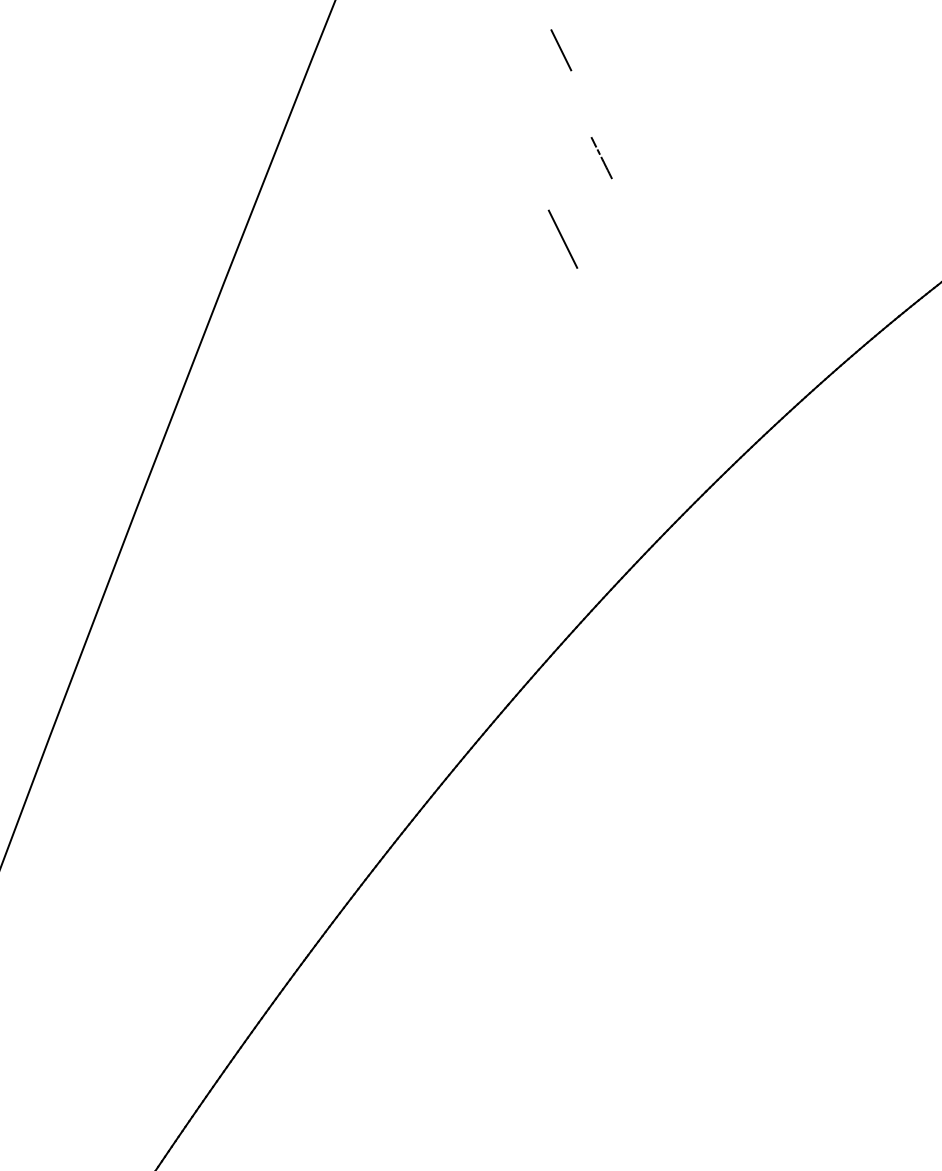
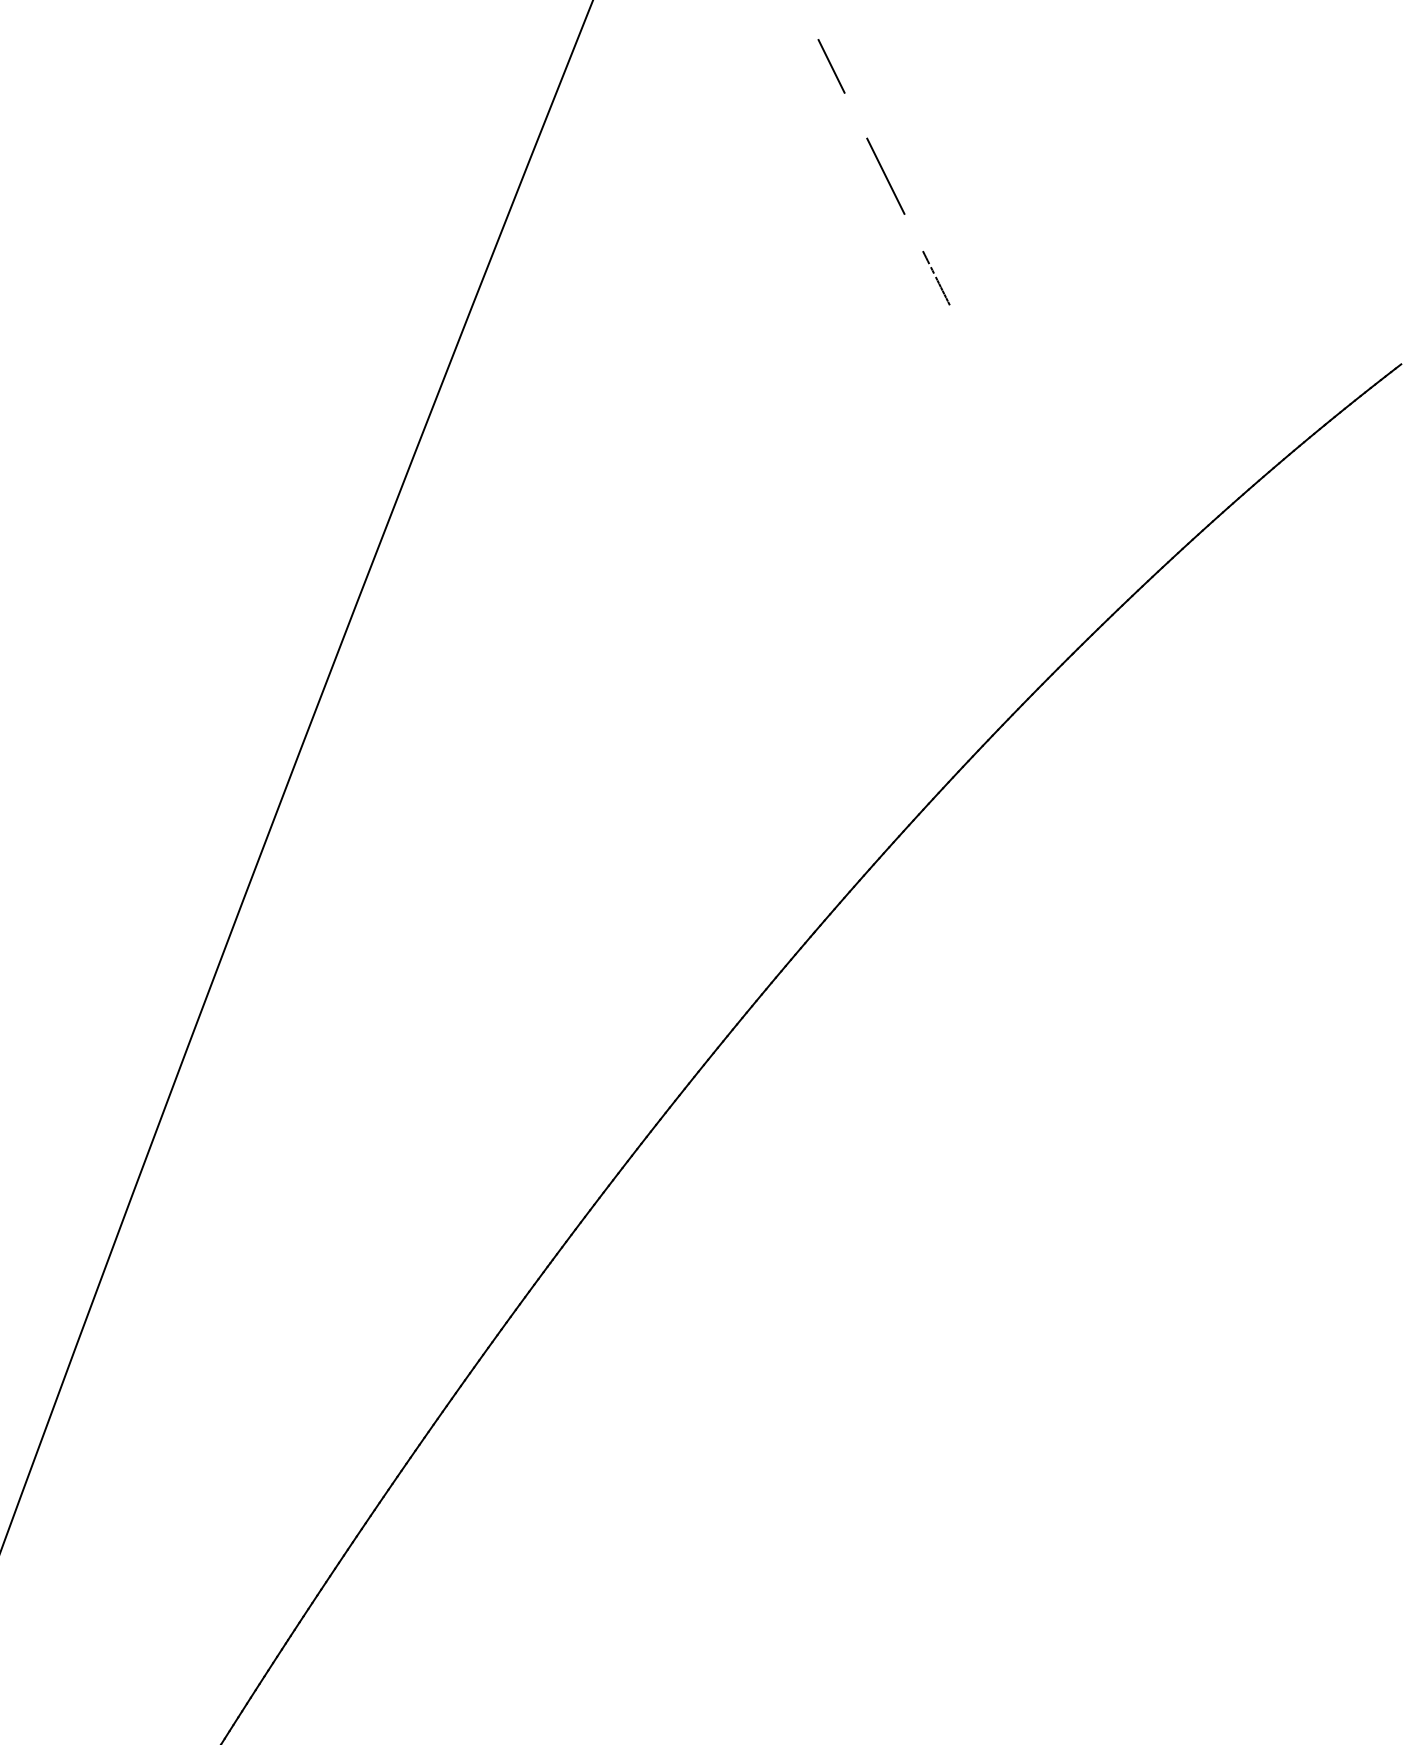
line: (561, 50) -> (831, 66), moved
line: (601, 158) -> (936, 278), moved
line: (562, 238) -> (885, 175), moved

